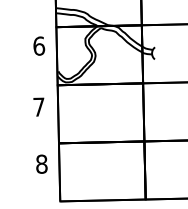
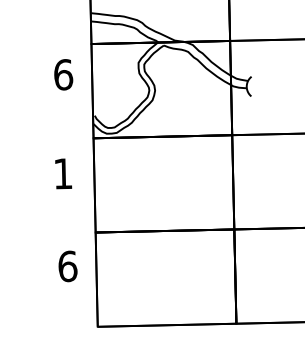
text: (38, 106) -> (62, 172), 7 -> 1
text: (41, 163) -> (67, 265), 8 -> 6

